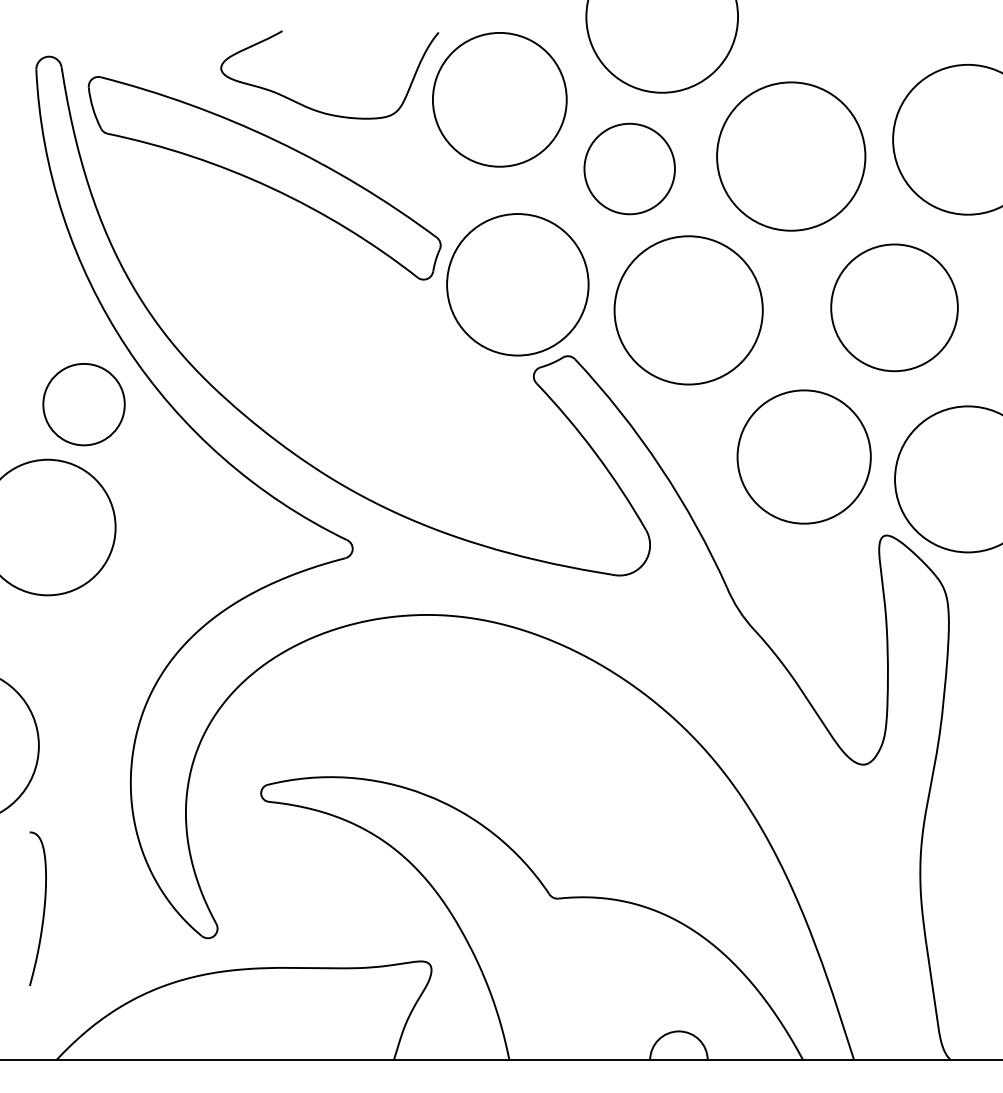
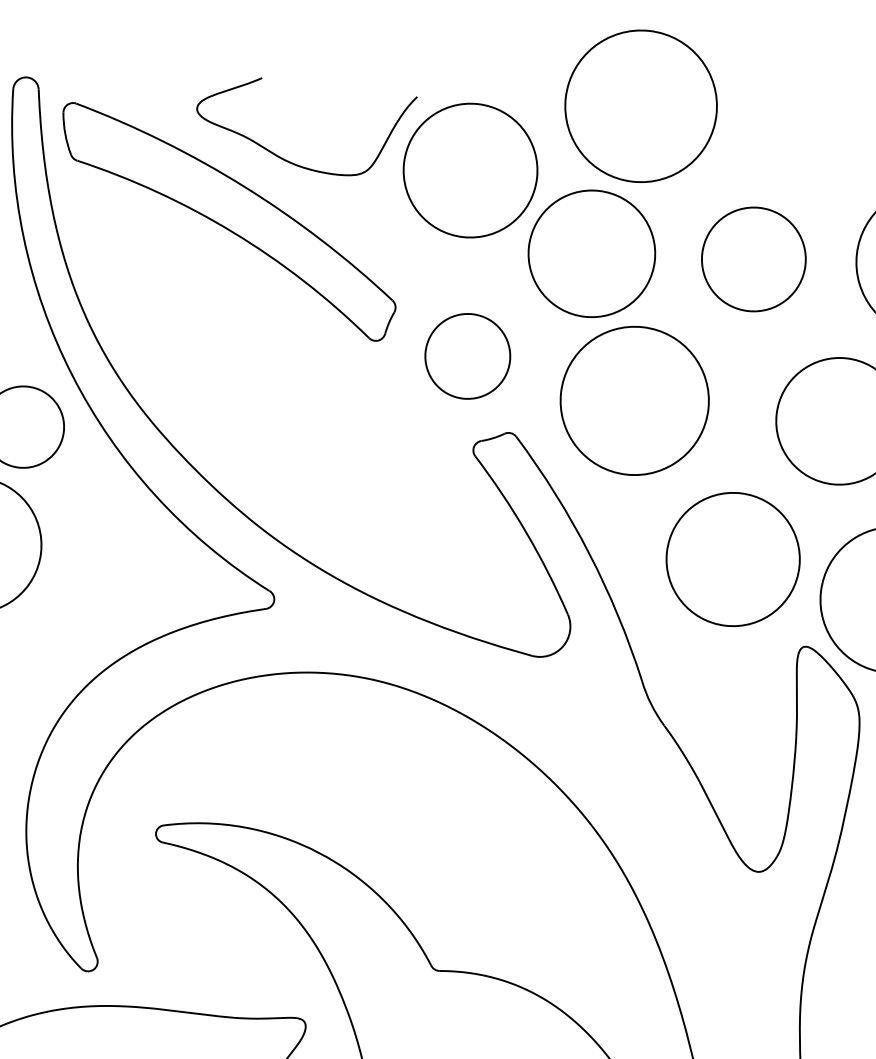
circle: (791, 156) -> (754, 259), size x0.7
circle: (629, 168) -> (591, 253), size x1.4
circle: (517, 284) -> (467, 356), size x0.6

